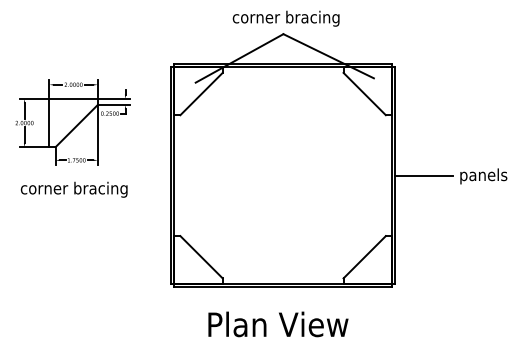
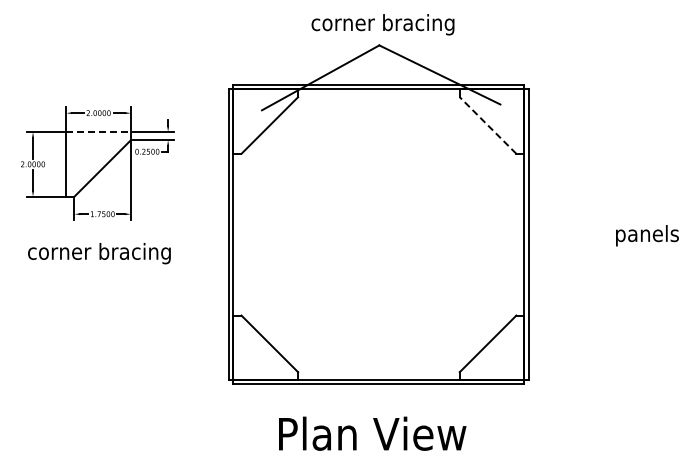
line: (364, 94) -> (487, 125), solid -> dashed
line: (74, 99) -> (99, 132), solid -> dashed
line: (424, 175) -> (567, 234), removed

